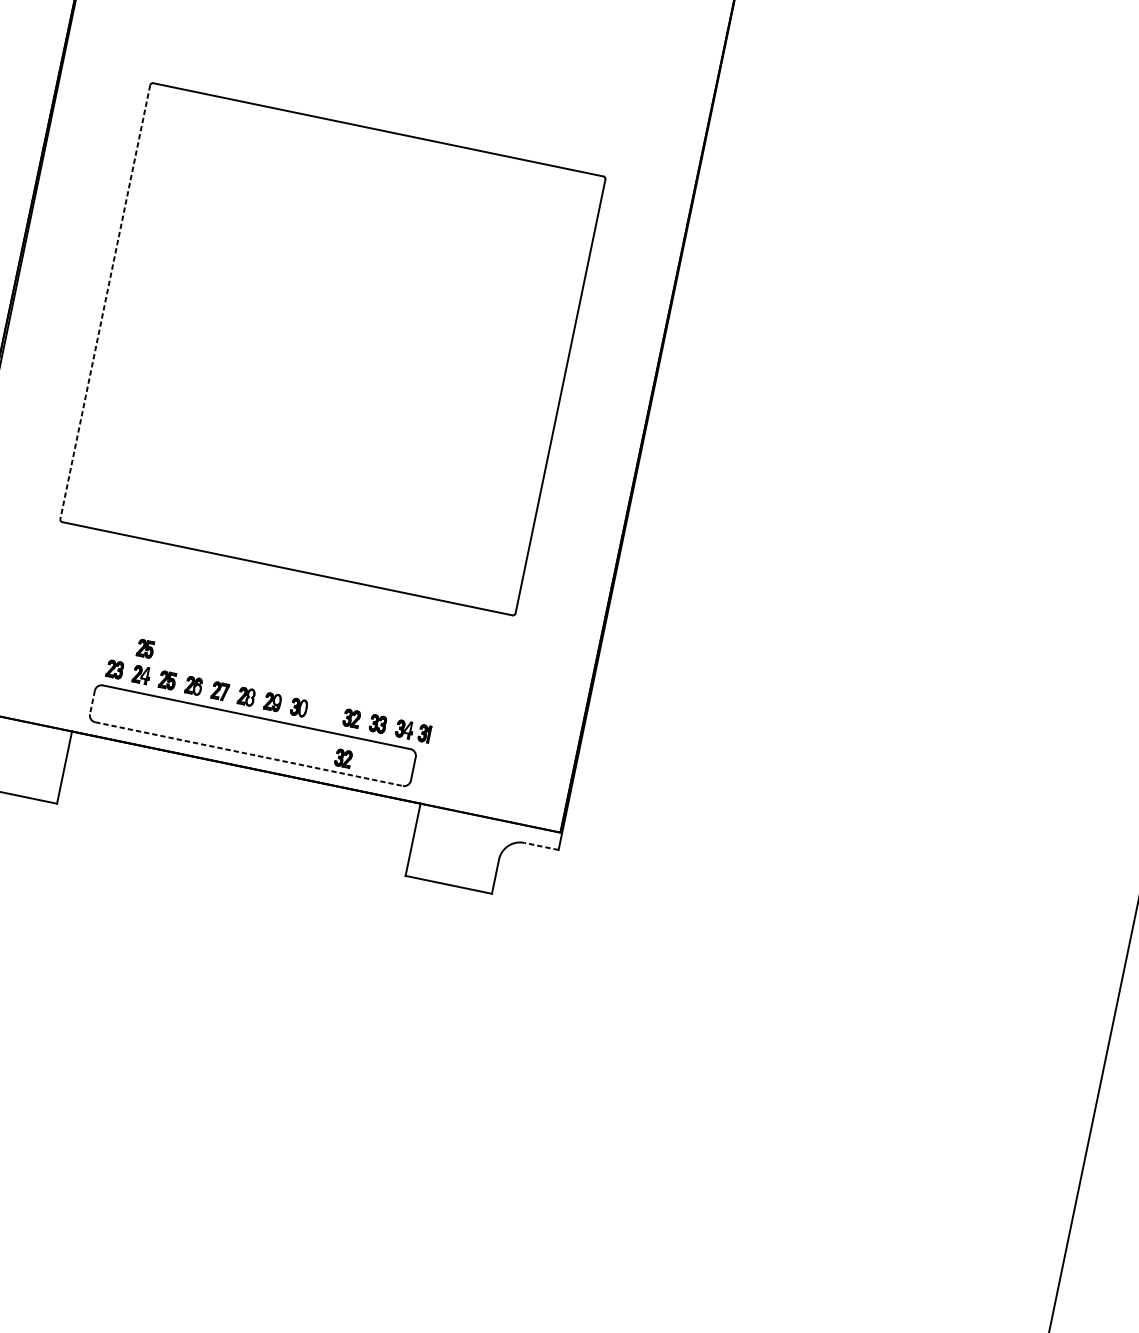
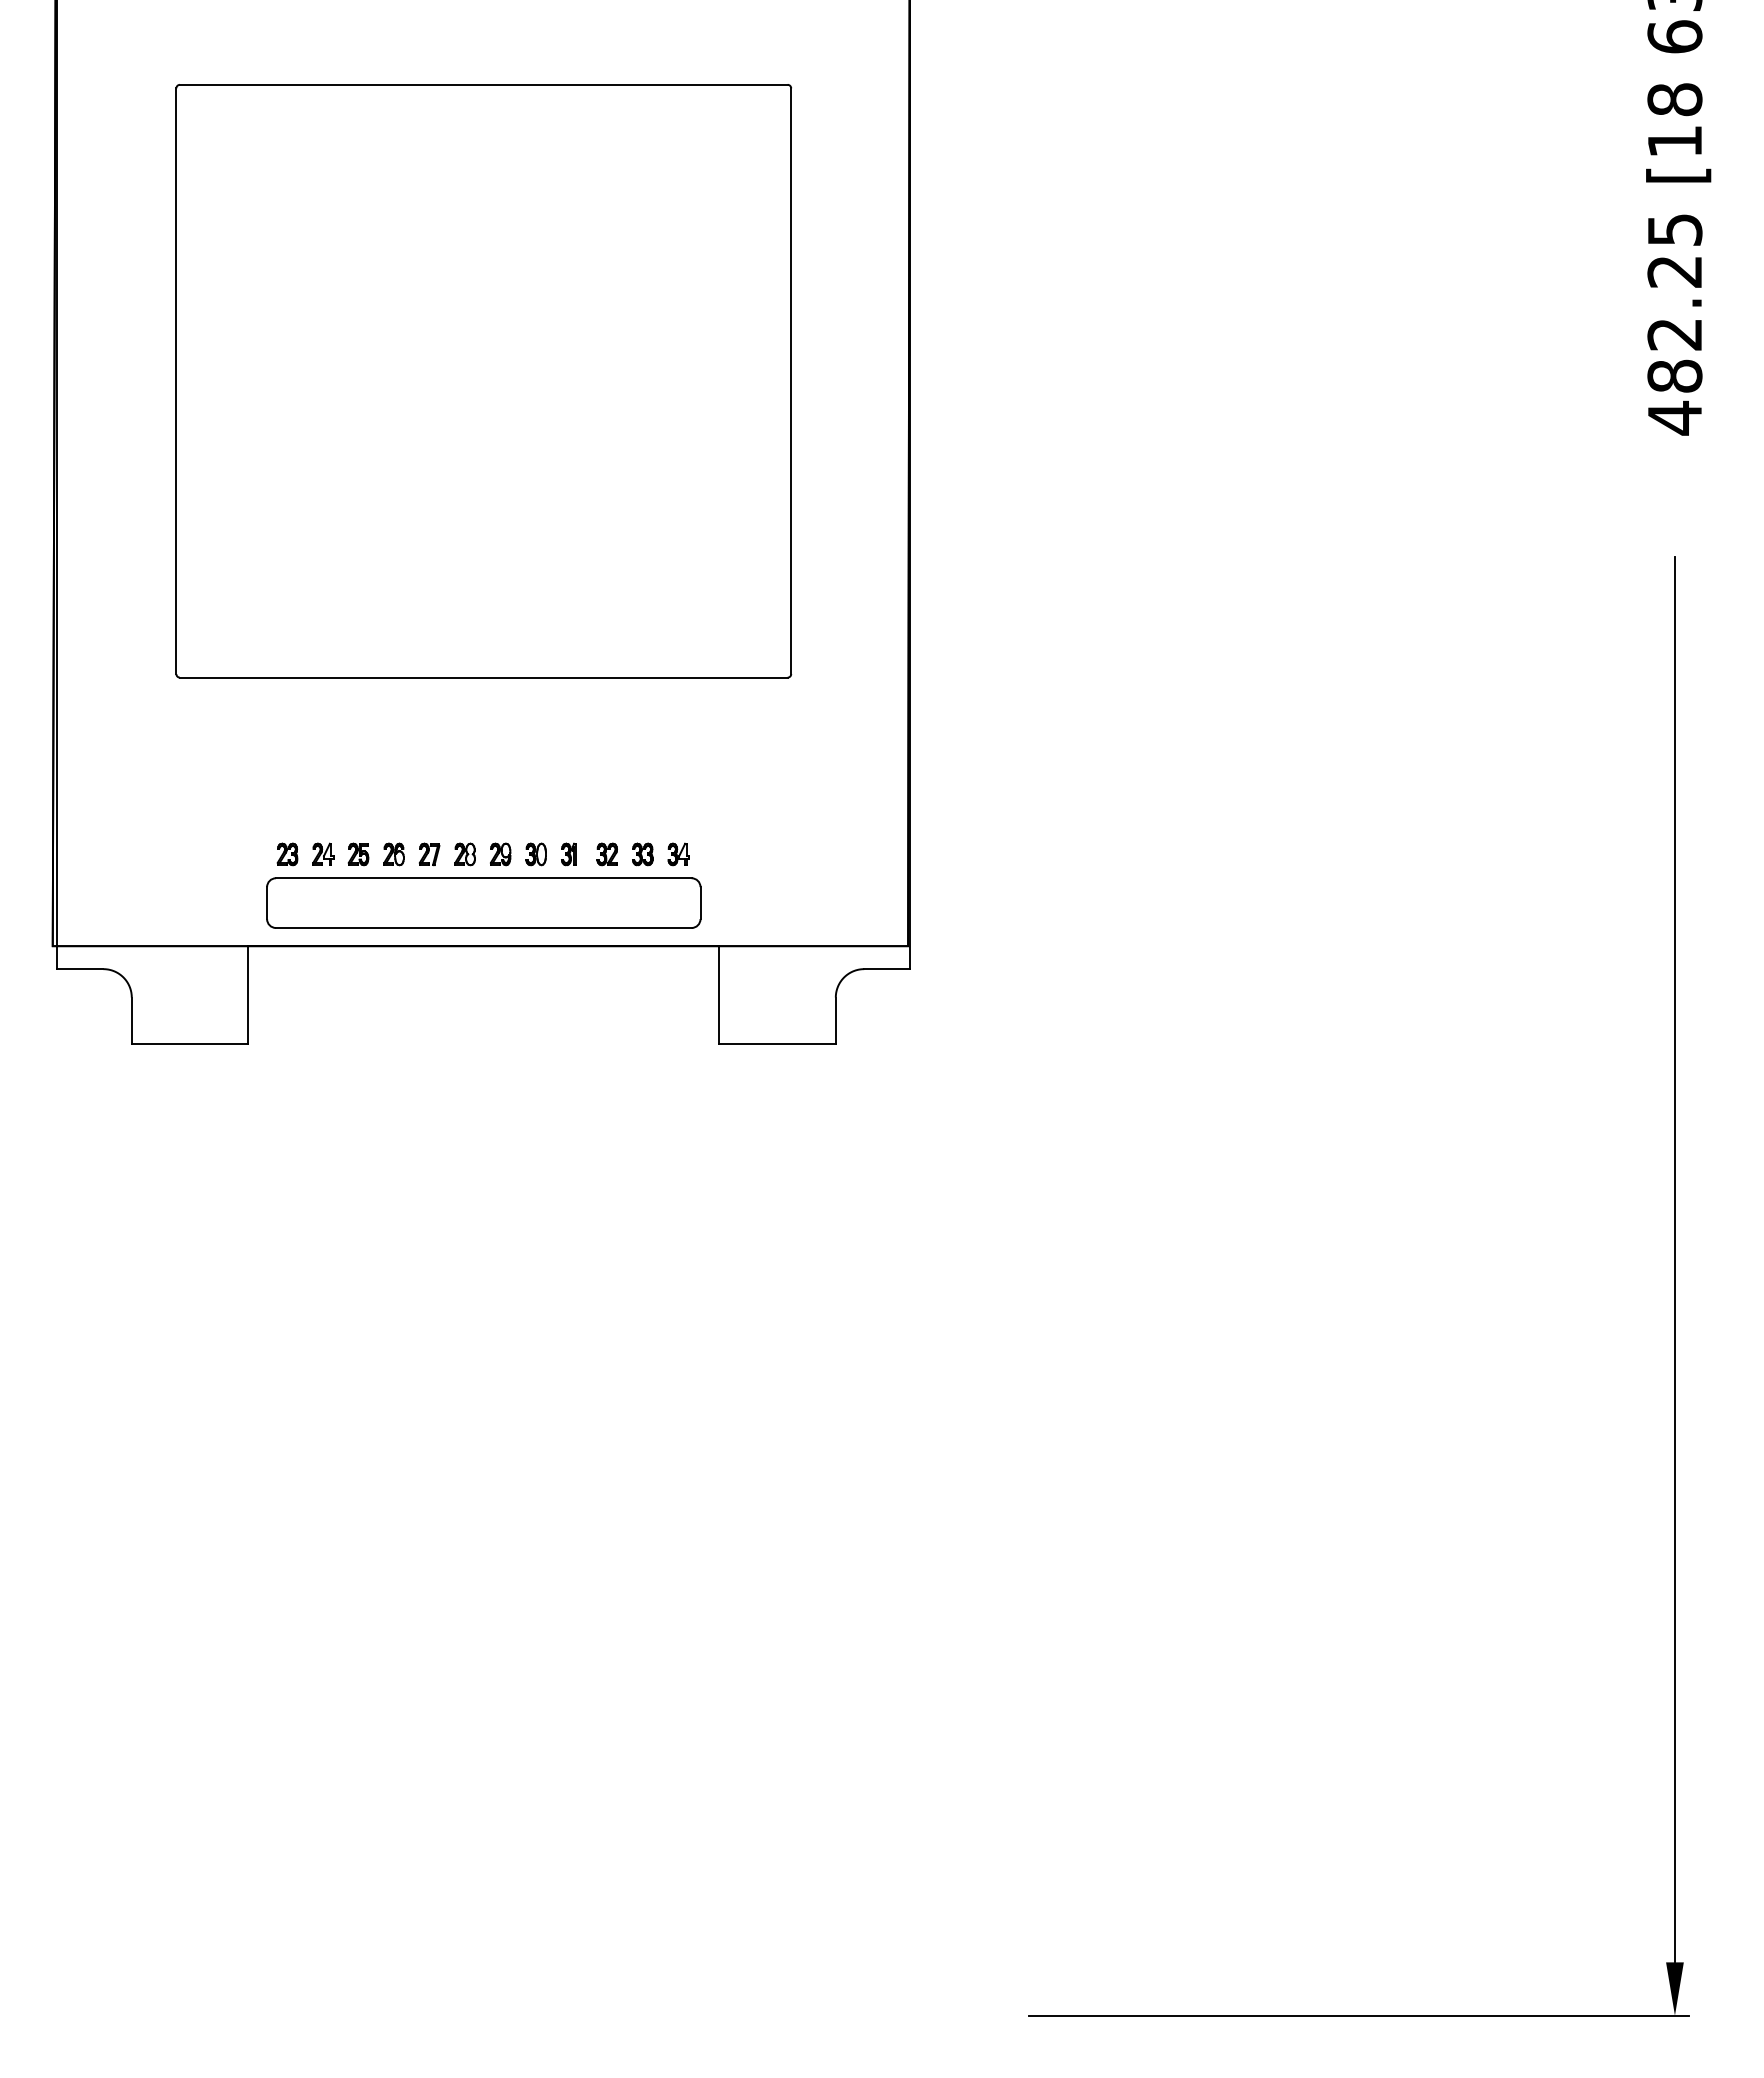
line: (105, 302) -> (176, 381), dashed -> solid
part: (145, 648) -> (321, 819), removed
line: (92, 702) -> (267, 903), dashed -> solid
part: (424, 733) -> (568, 854), moved
line: (248, 754) -> (483, 928), dashed -> solid
part: (342, 758) -> (606, 908), removed
line: (540, 846) -> (886, 969), dashed -> solid

